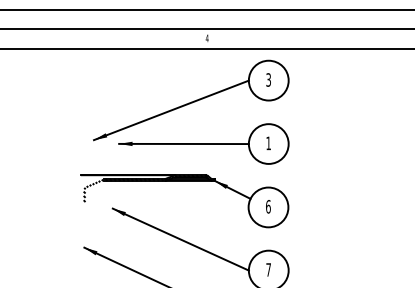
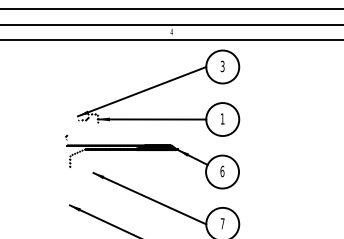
hatch: (98, 152) -> (81, 126), added

